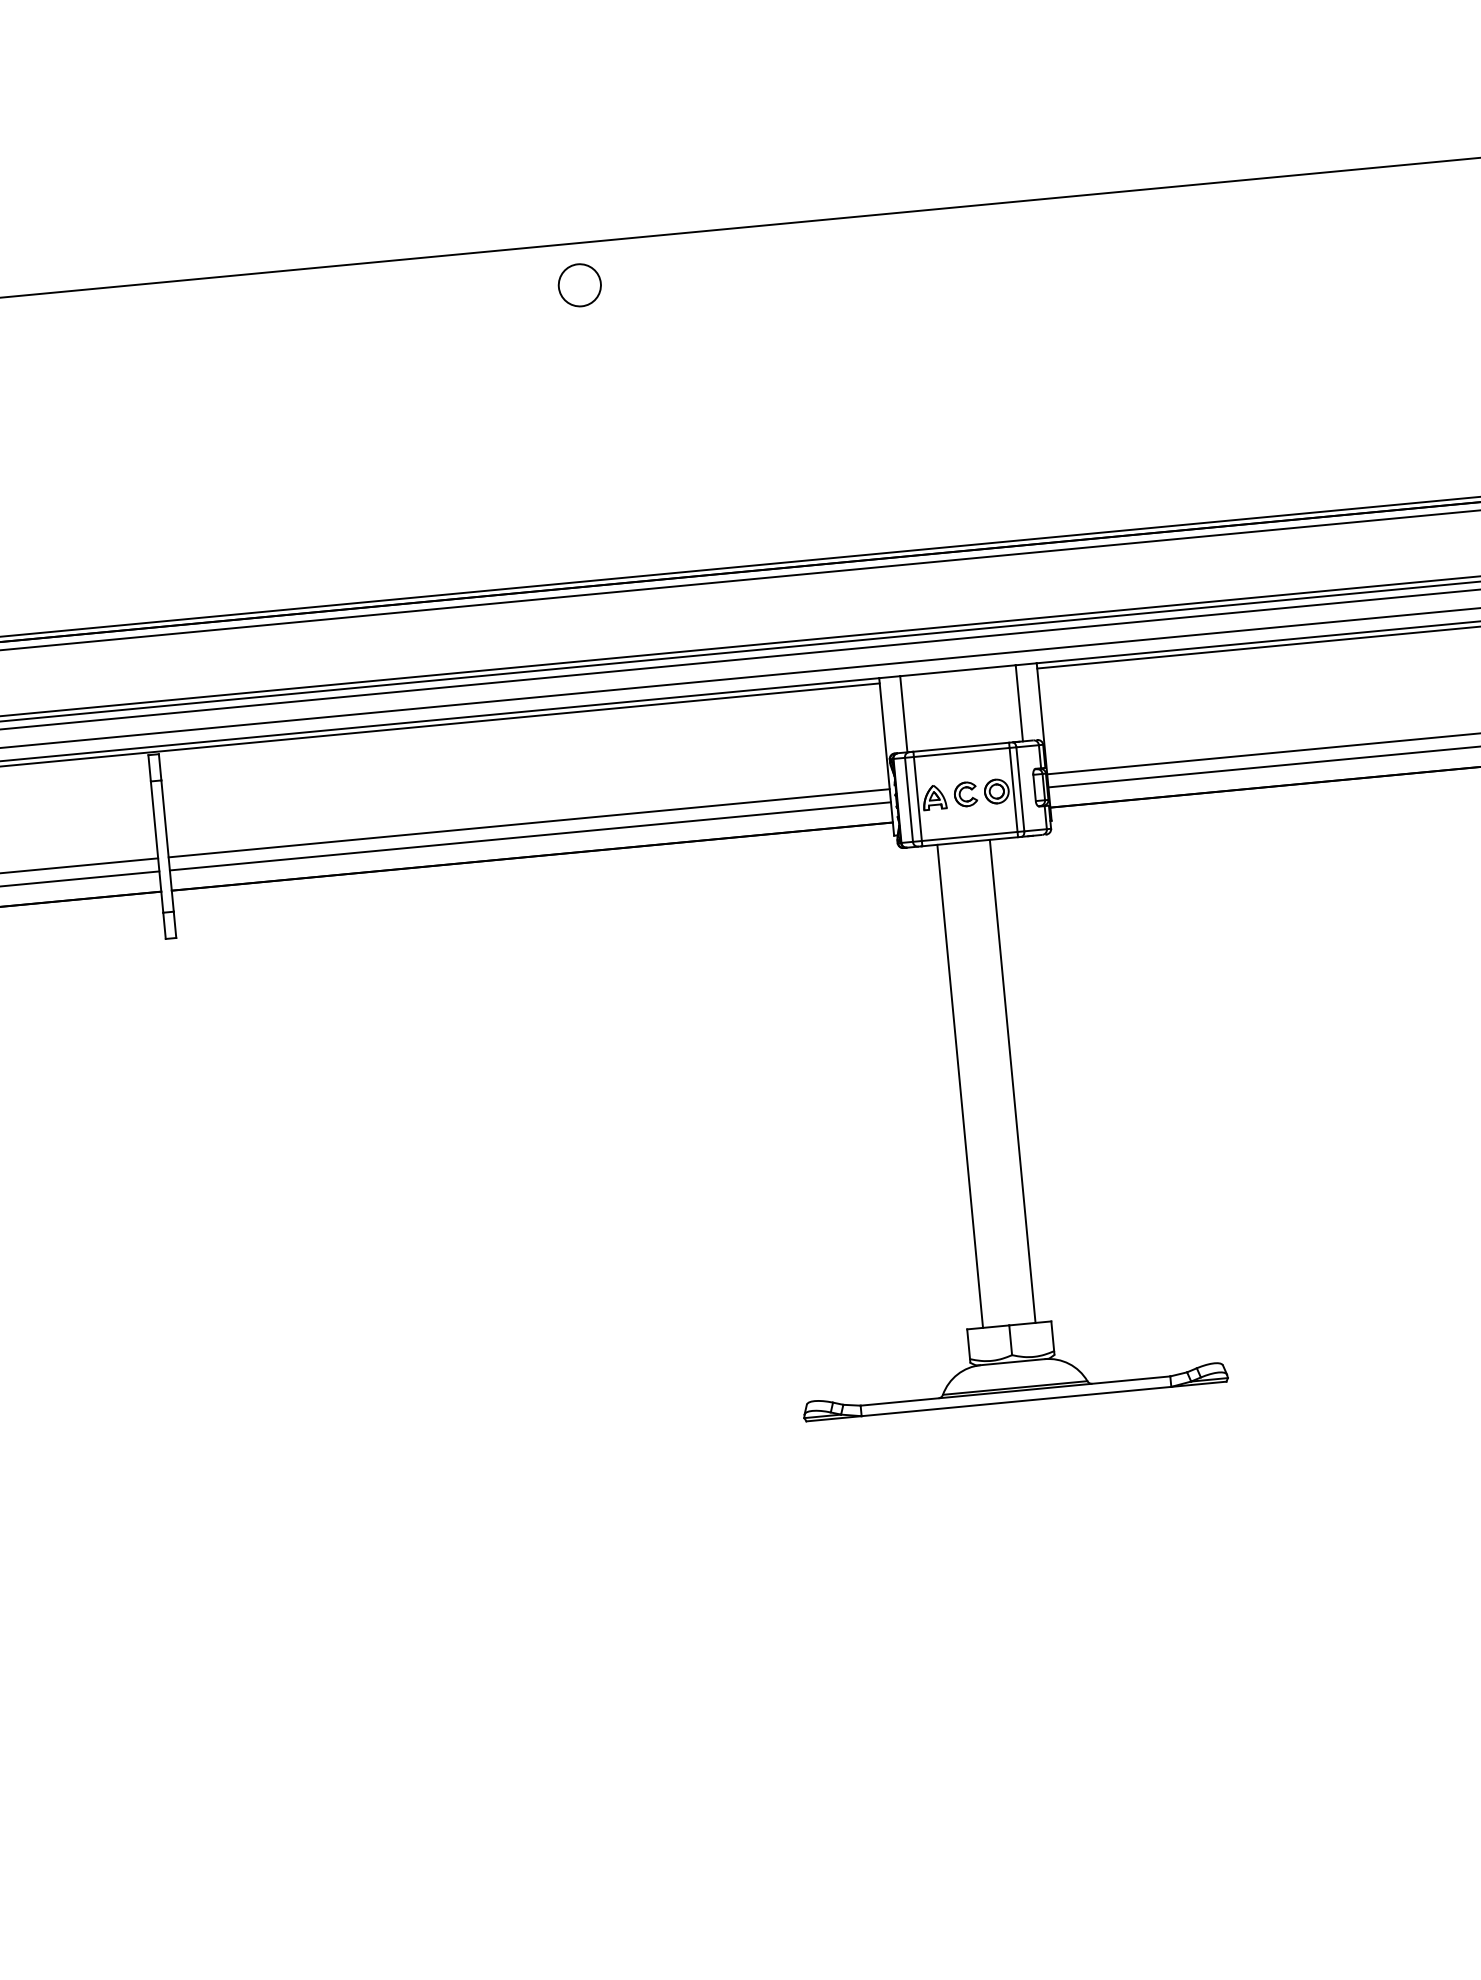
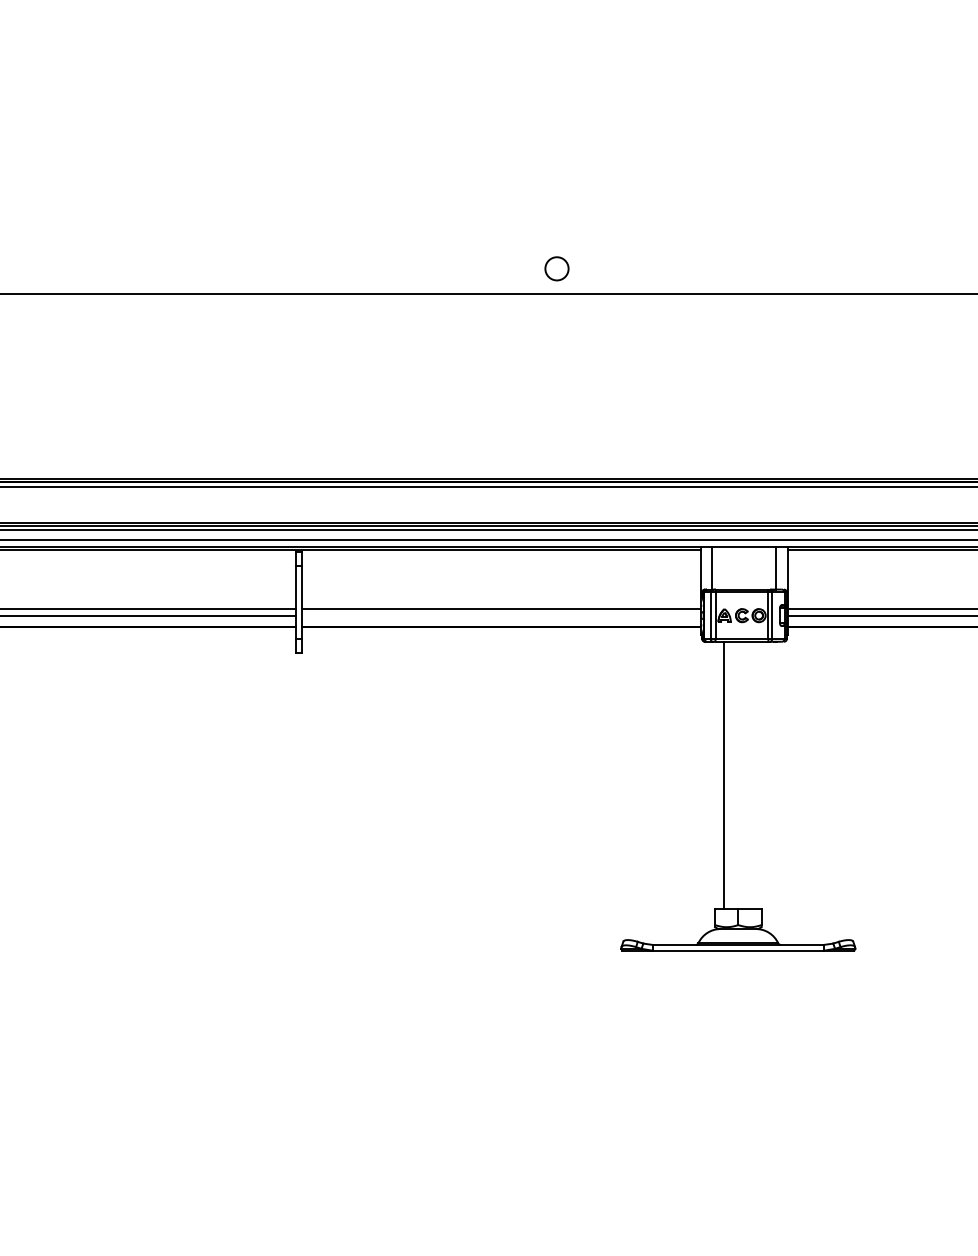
circle: (578, 284) -> (556, 268), moved
line: (530, 837) -> (501, 616), removed
line: (1011, 1080) -> (752, 774), removed

